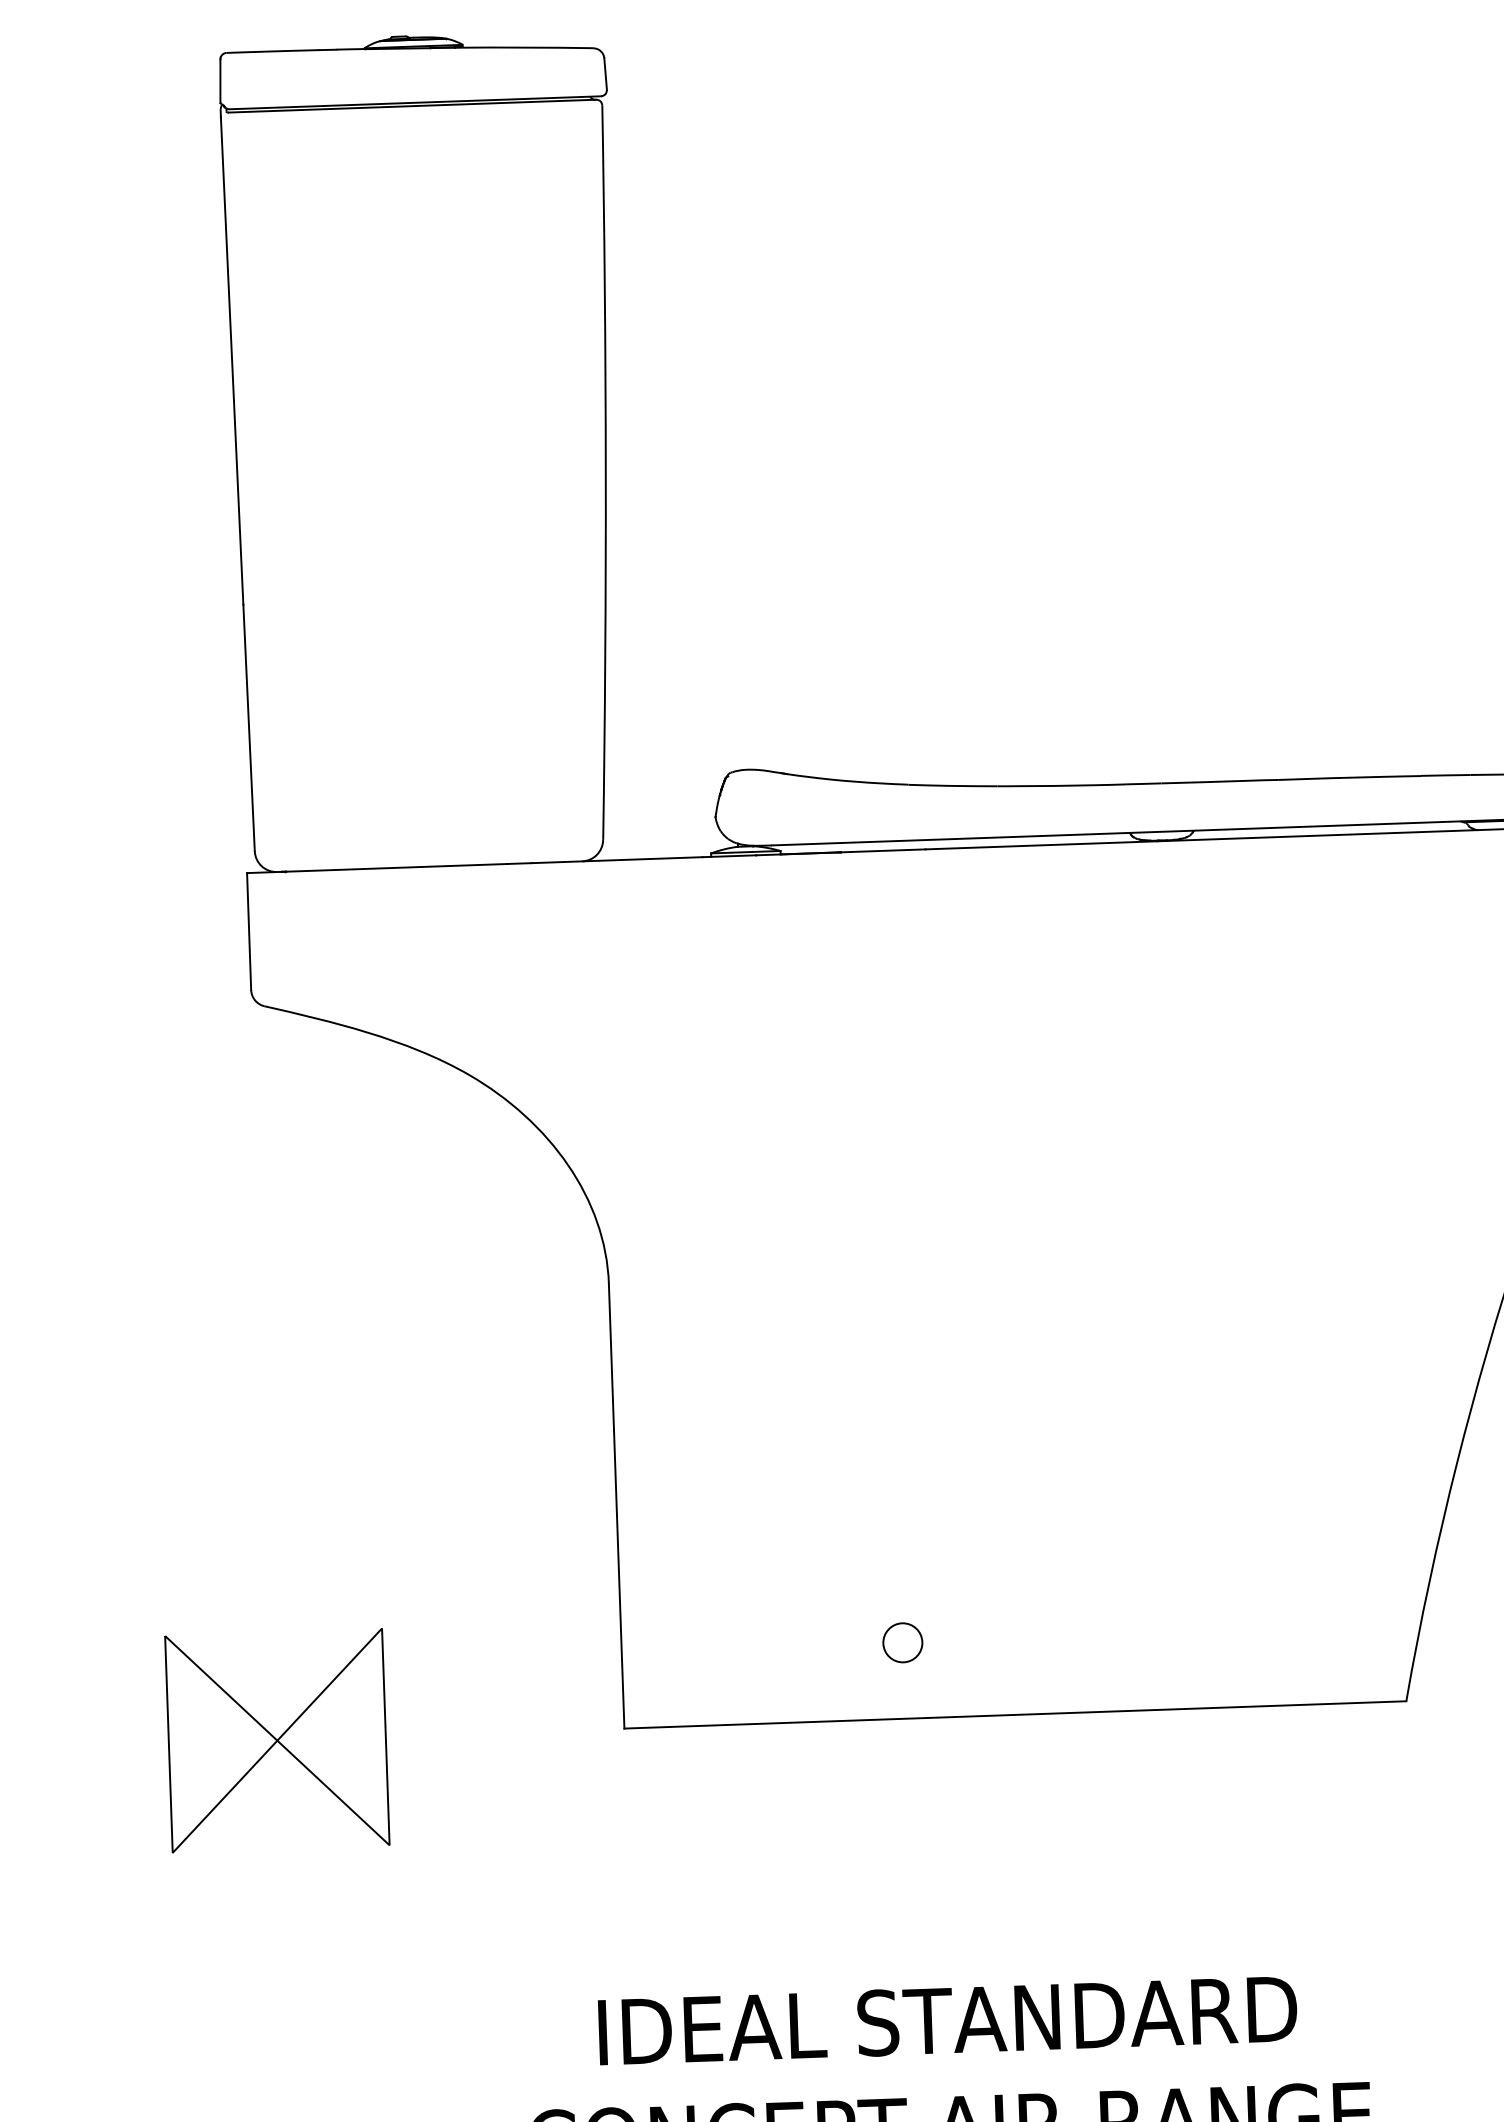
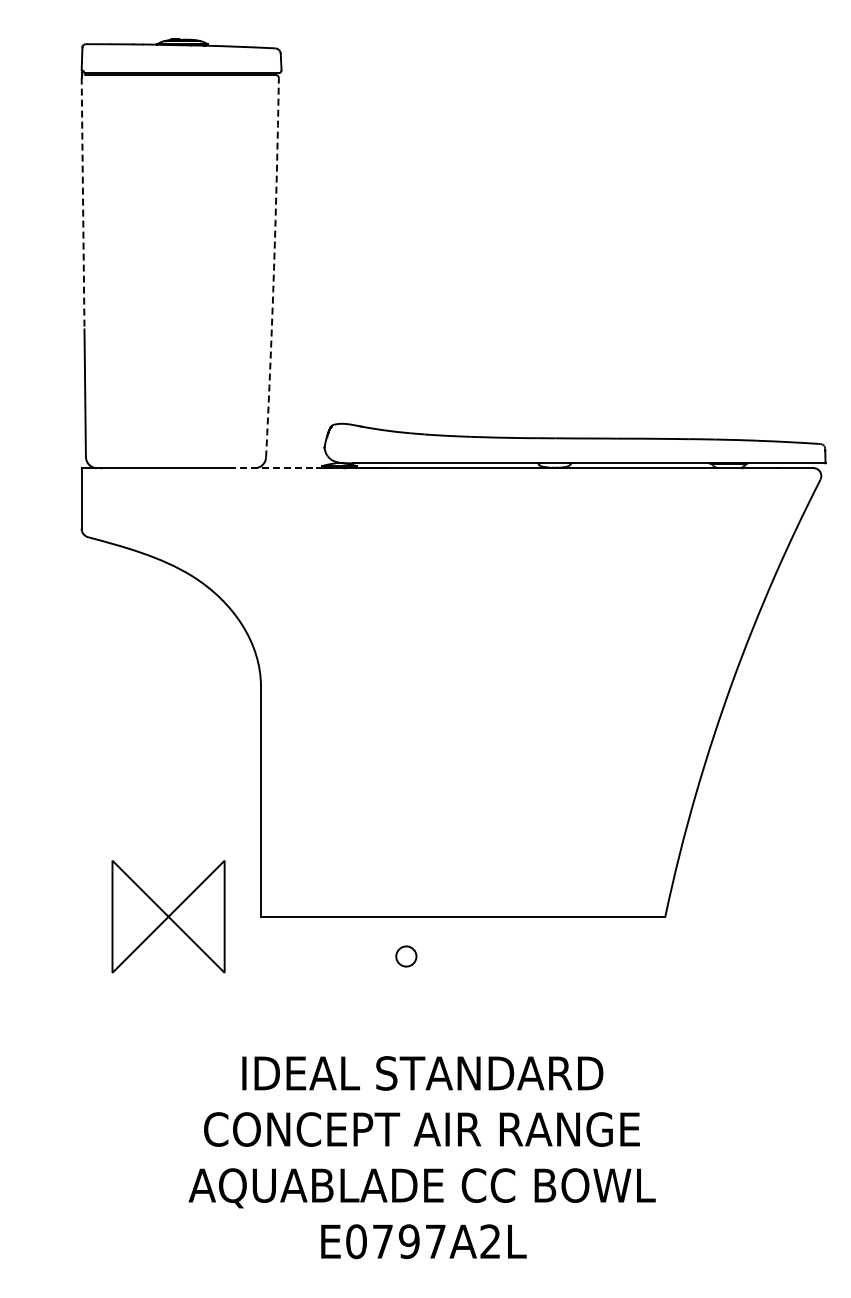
line: (232, 361) -> (83, 203), solid -> dashed
arc: (606, 472) -> (274, 267), solid -> dashed
line: (618, 860) -> (273, 468), solid -> dashed
circle: (903, 1642) -> (406, 956), moved
part: (277, 1740) -> (168, 916), moved

